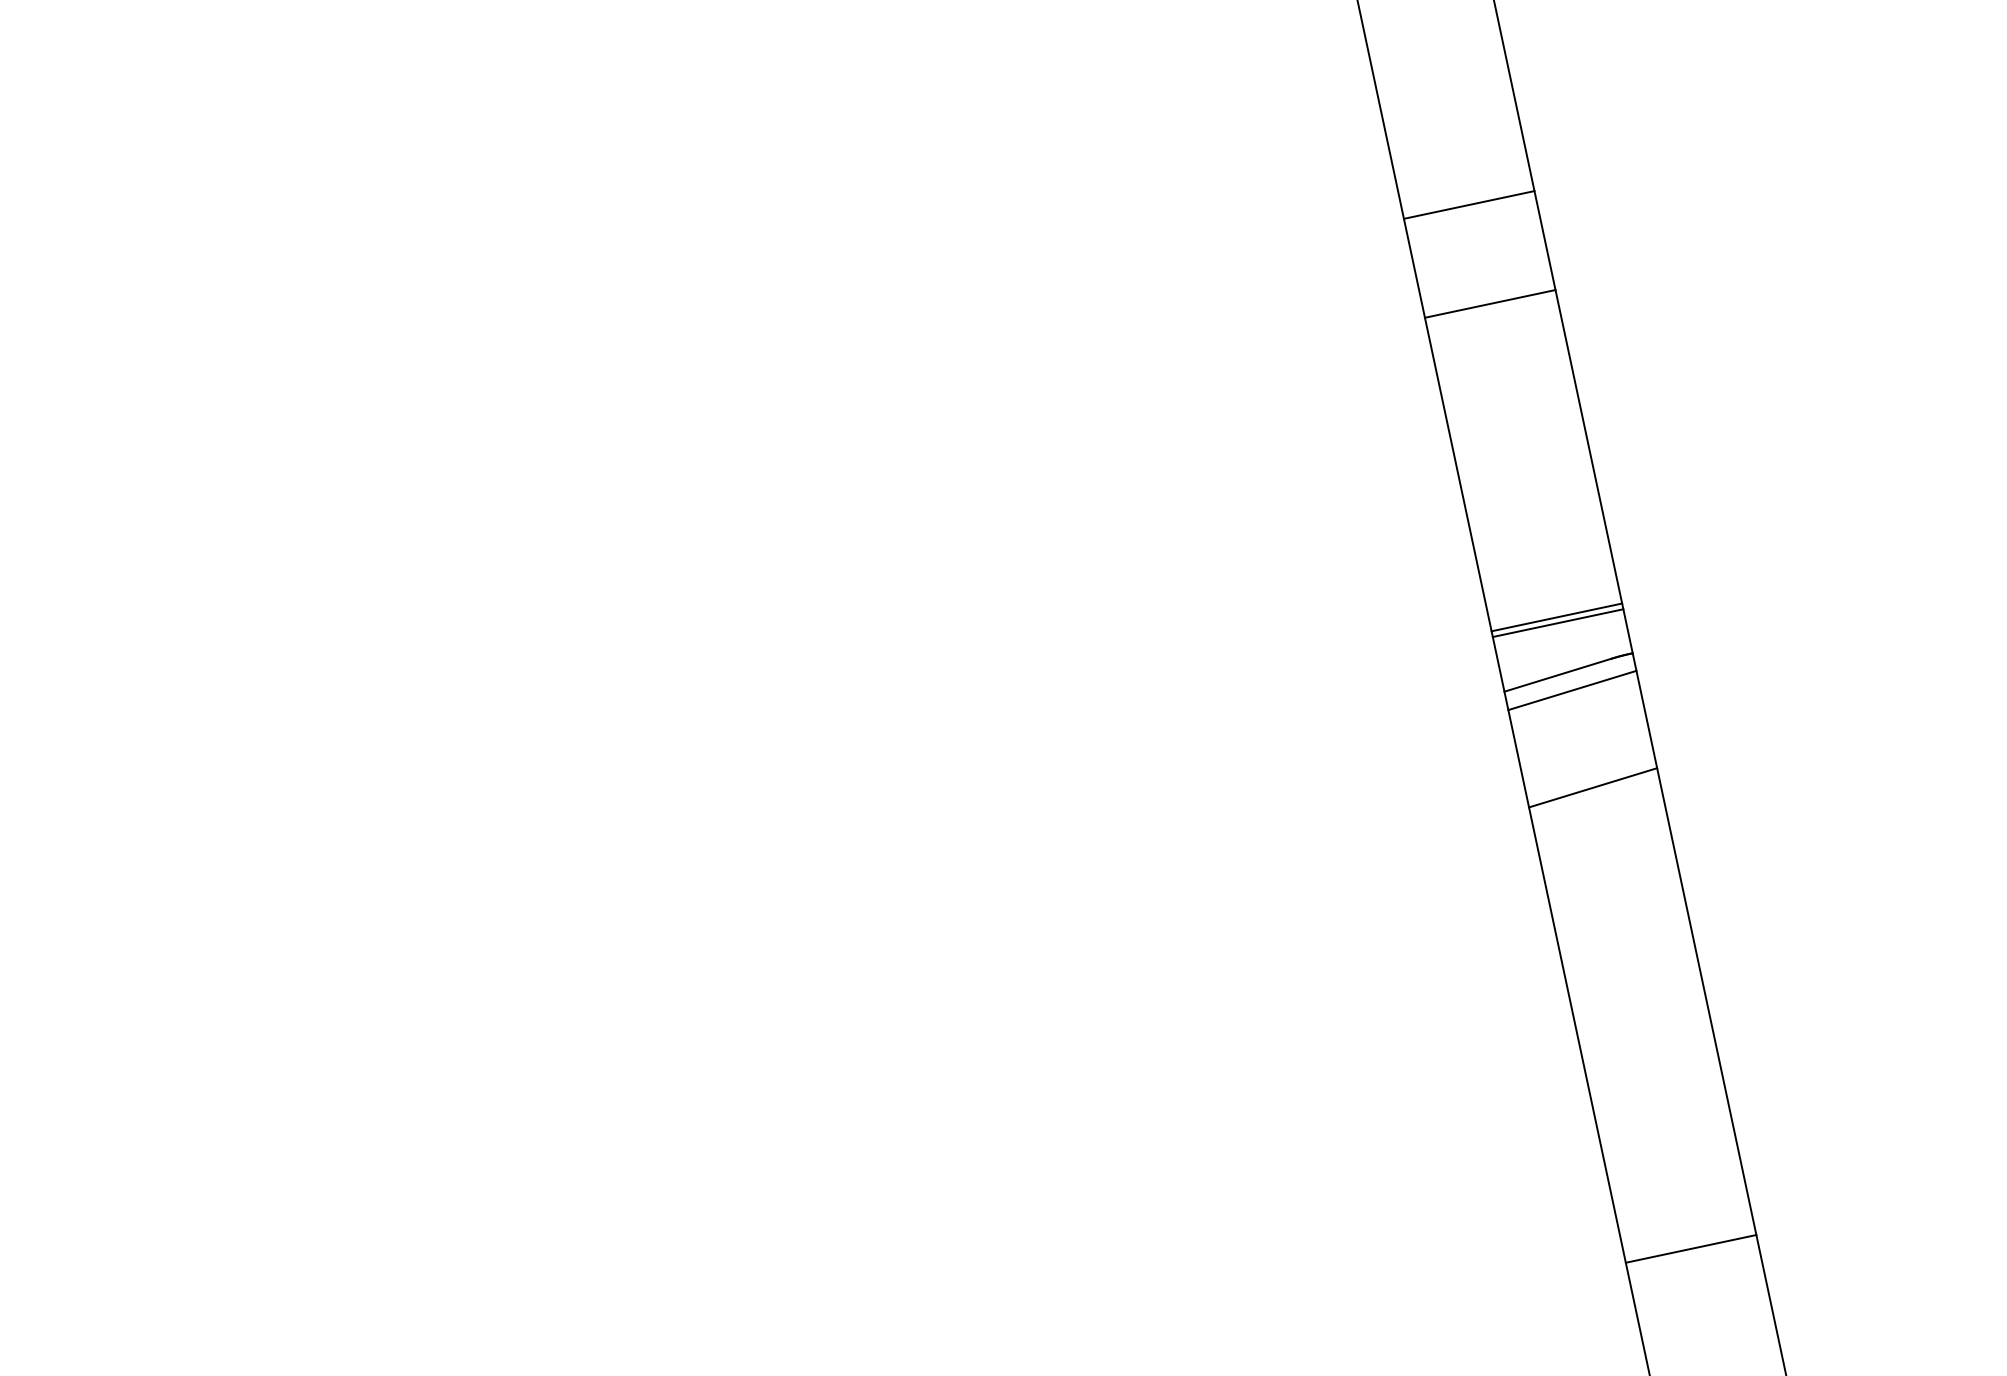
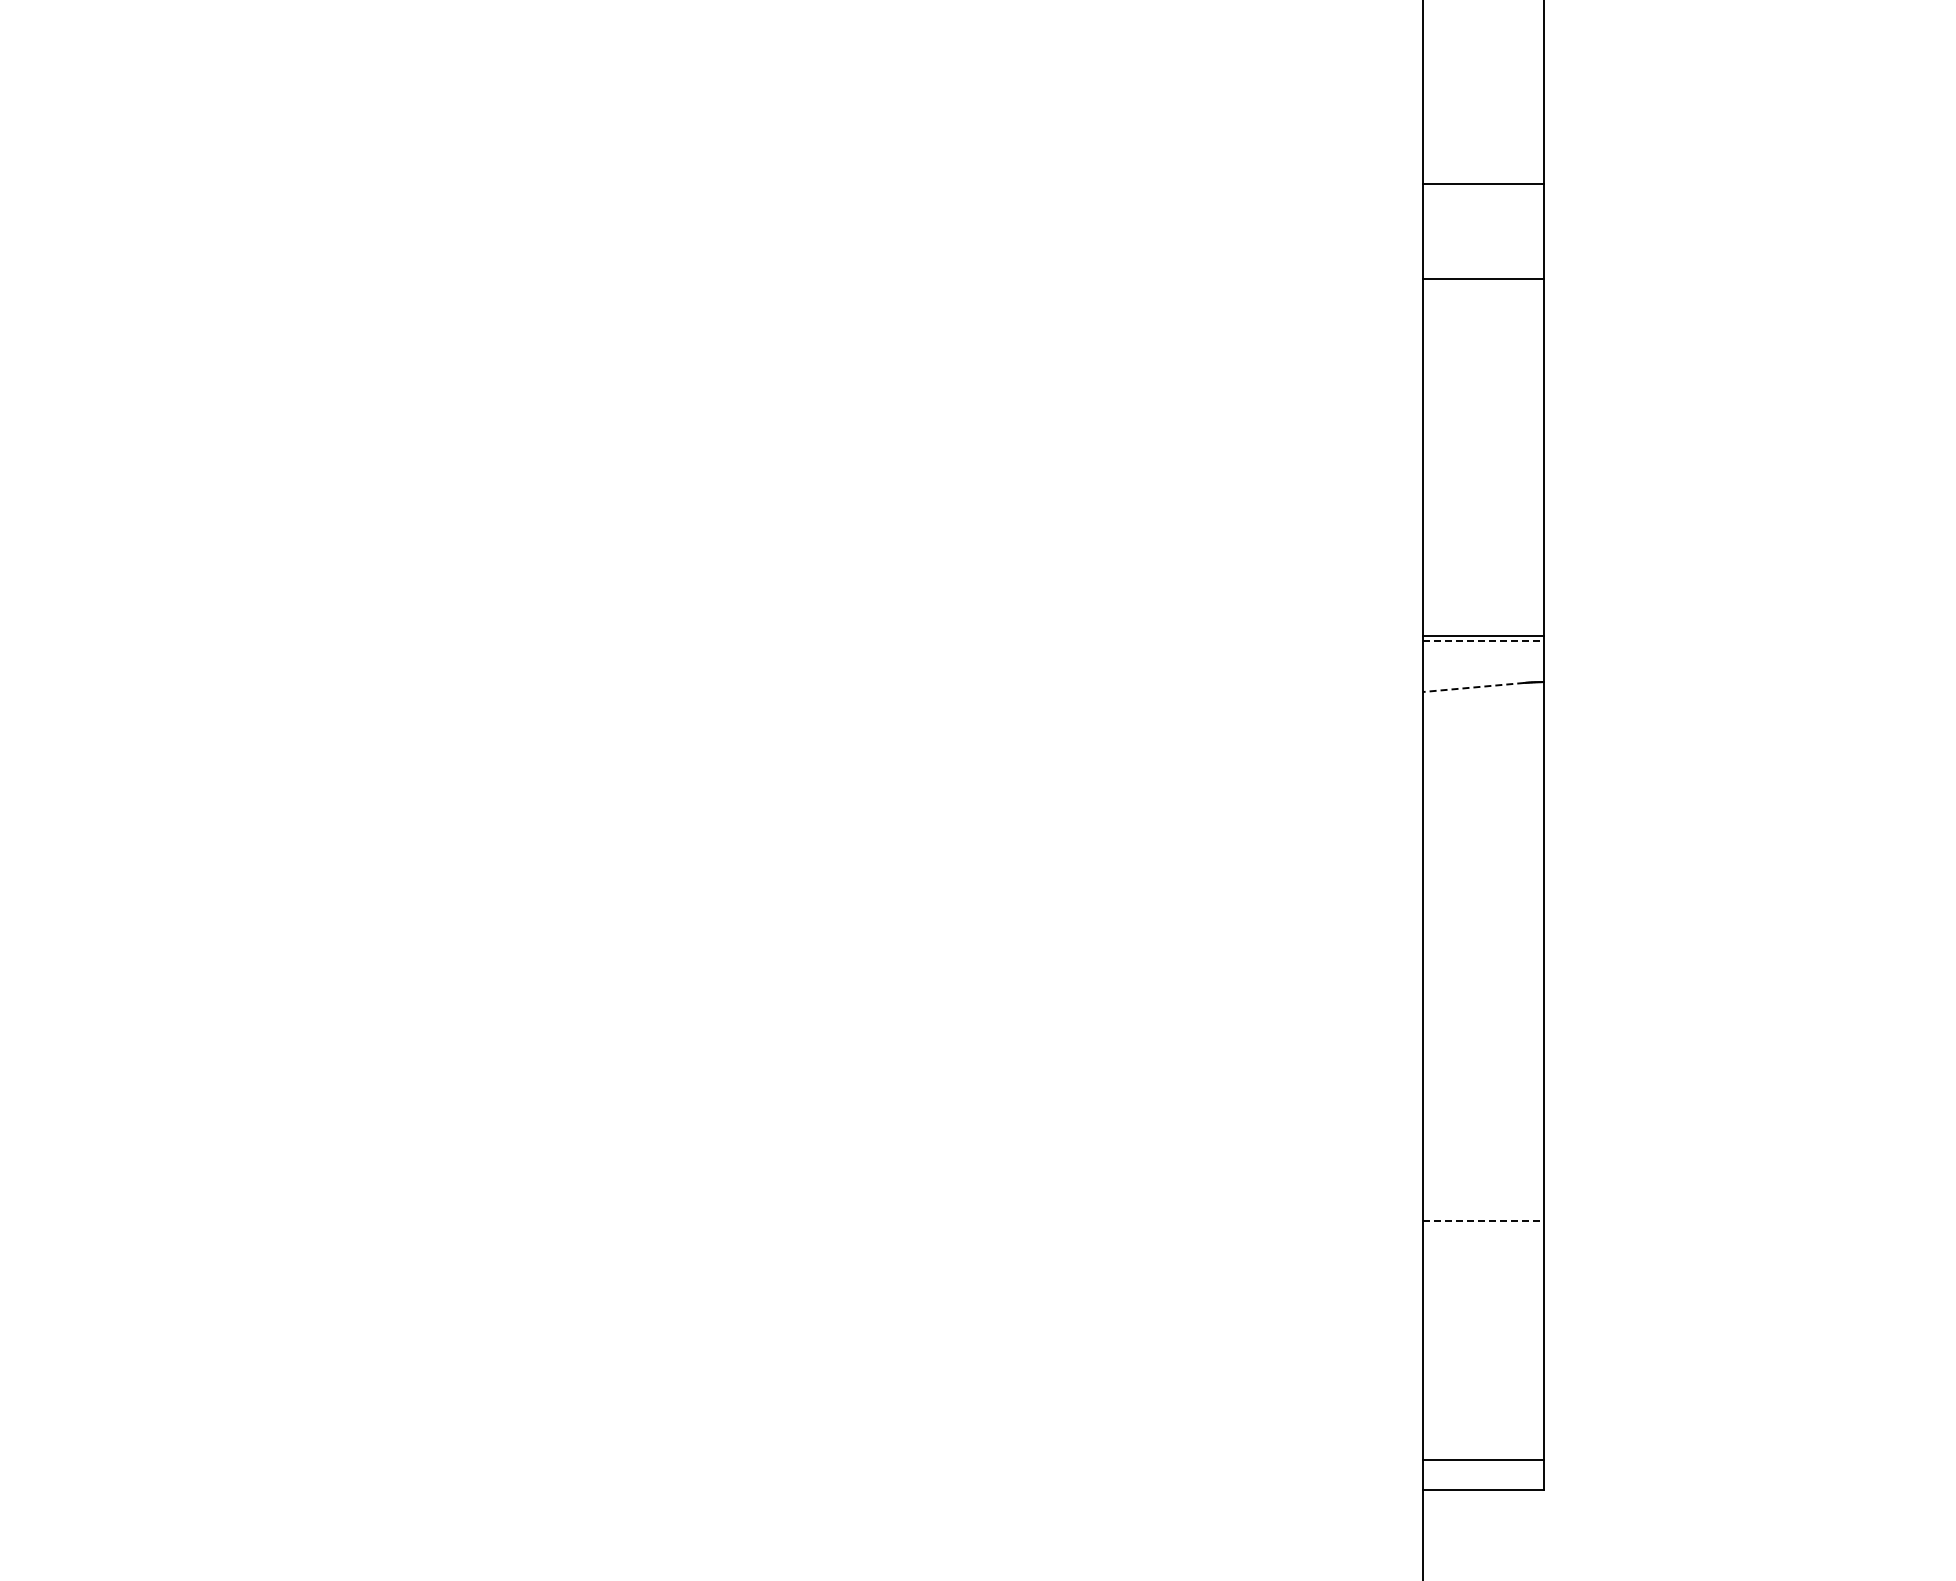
line: (1468, 205) -> (1482, 184), moved
line: (1489, 303) -> (1482, 278), moved
line: (1558, 623) -> (1483, 641), solid -> dashed
line: (1557, 675) -> (1473, 687), solid -> dashed
line: (1571, 690) -> (1482, 703), removed
line: (1592, 787) -> (1482, 793), removed
line: (1691, 1248) -> (1483, 1220), solid -> dashed

